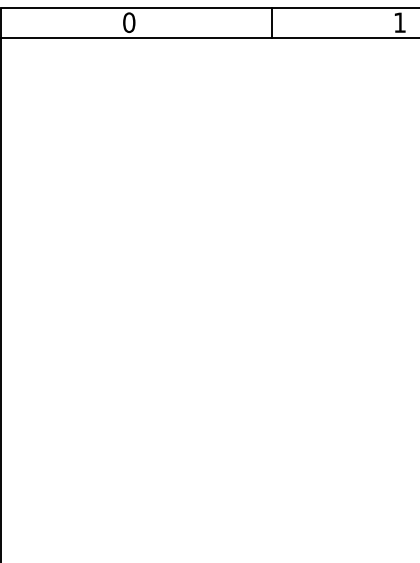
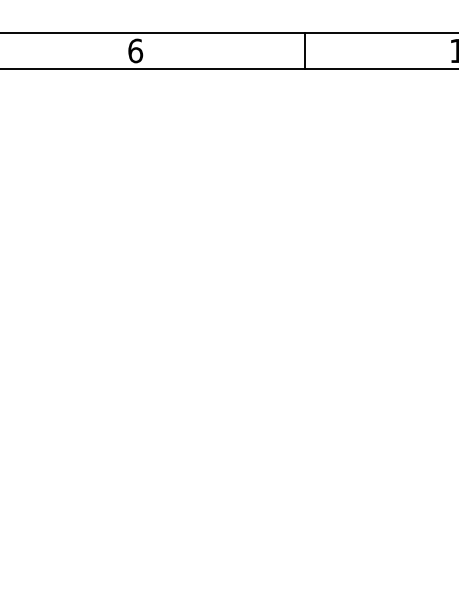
text: (129, 22) -> (135, 50), 0 -> 6

